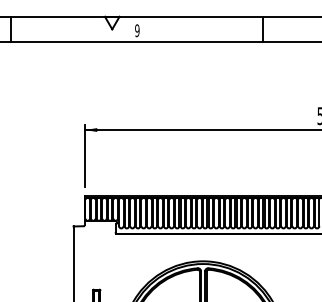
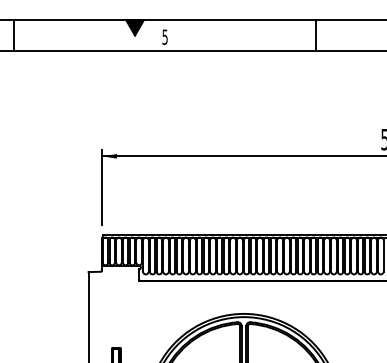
fill: (111, 22) -> (134, 27), added
text: (136, 30) -> (164, 36), 9 -> 5

